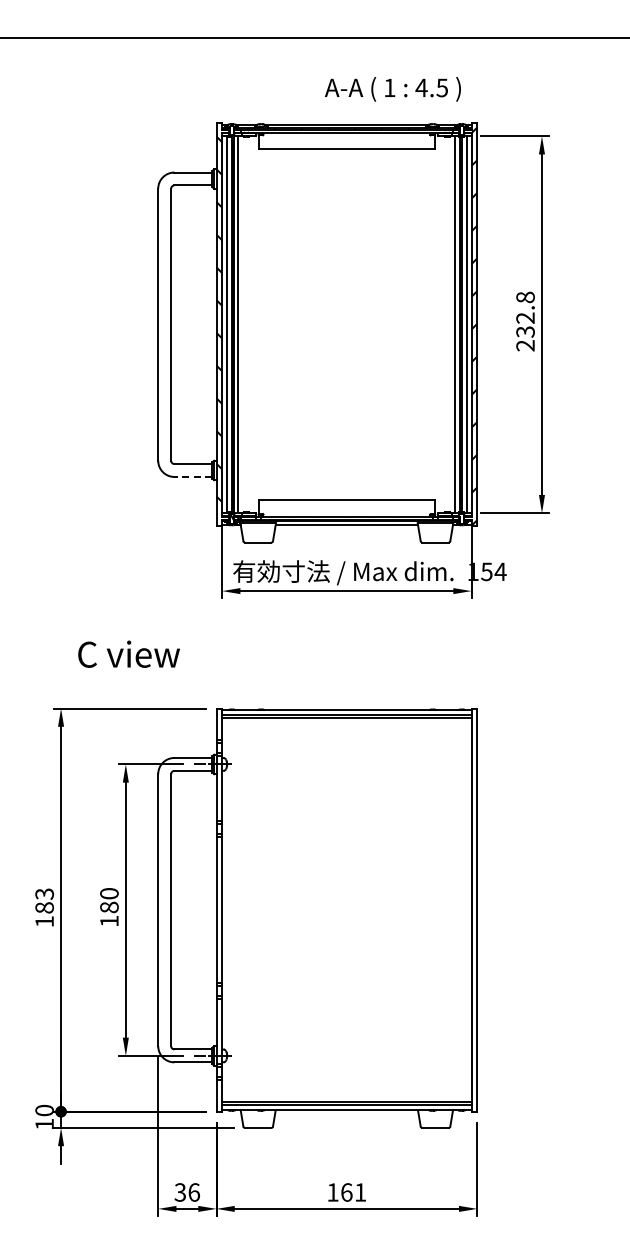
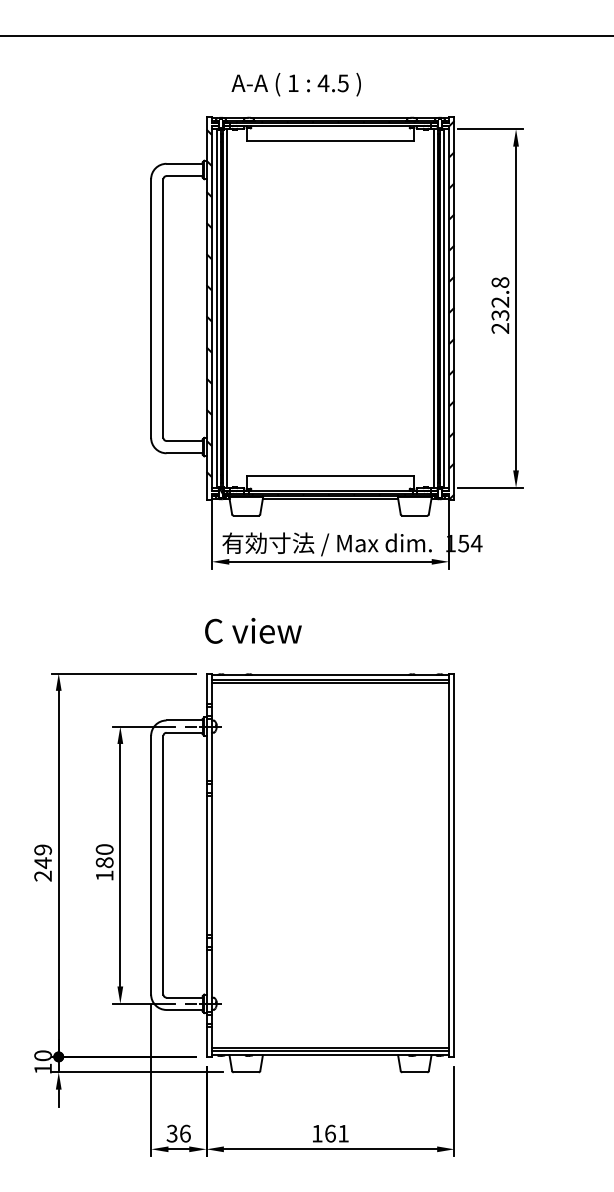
text: (392, 89) -> (295, 84), moved
line: (193, 477) -> (184, 453), dashed -> solid
text: (129, 653) -> (253, 630), moved
text: (45, 907) -> (43, 862), 183 -> 249

